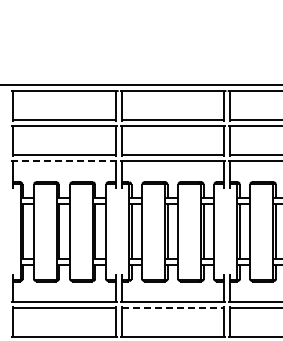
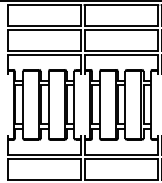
line: (64, 161) -> (44, 55), dashed -> solid
line: (173, 308) -> (122, 159), dashed -> solid

